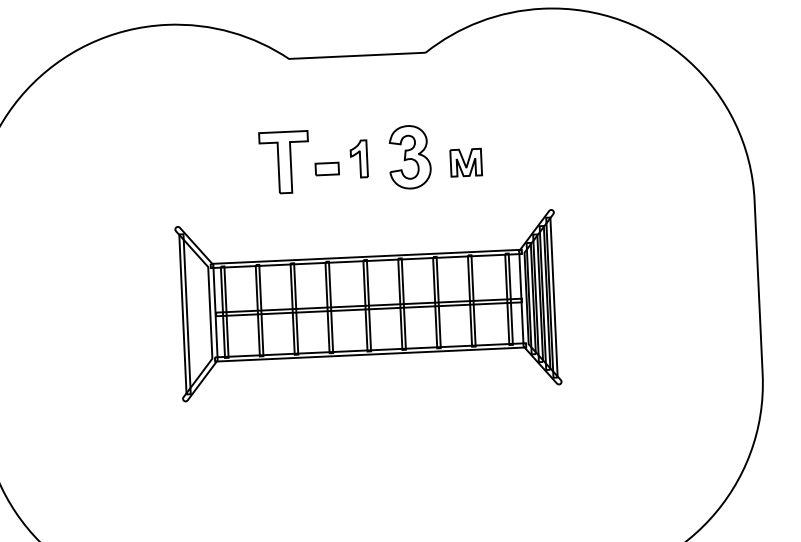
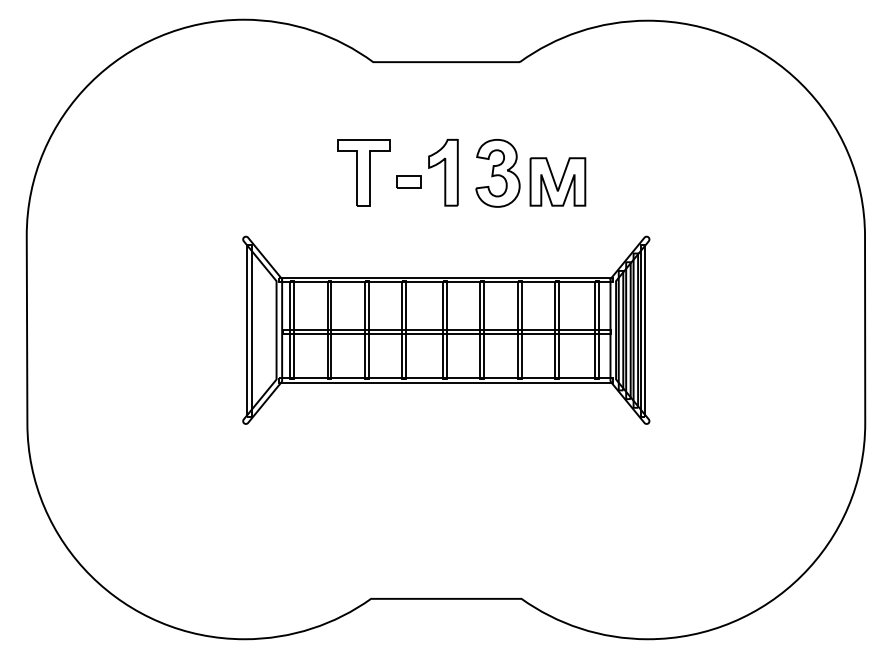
part: (359, 158) -> (443, 172), size x1.67
part: (465, 162) -> (557, 181), size x1.67

